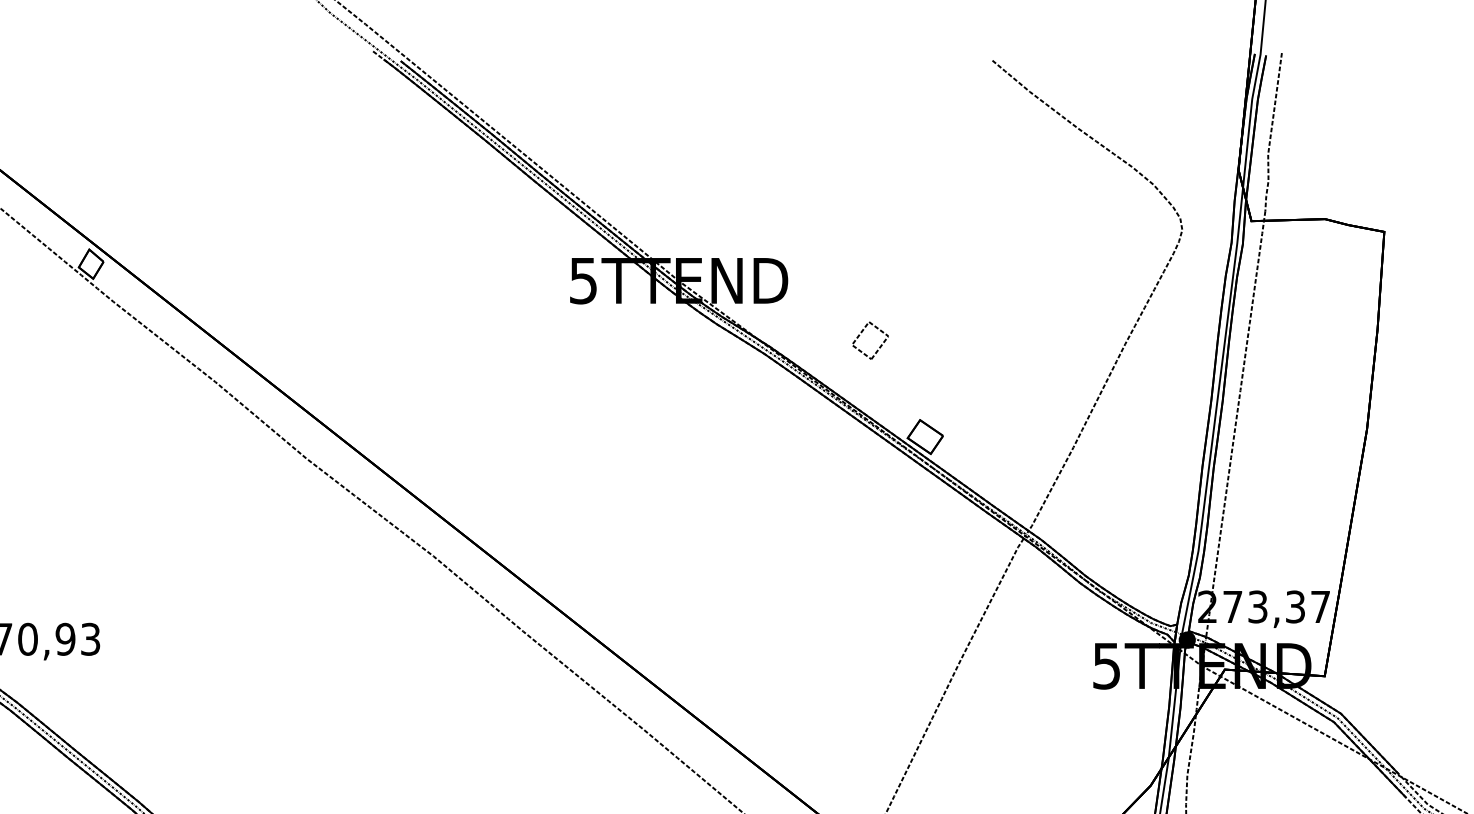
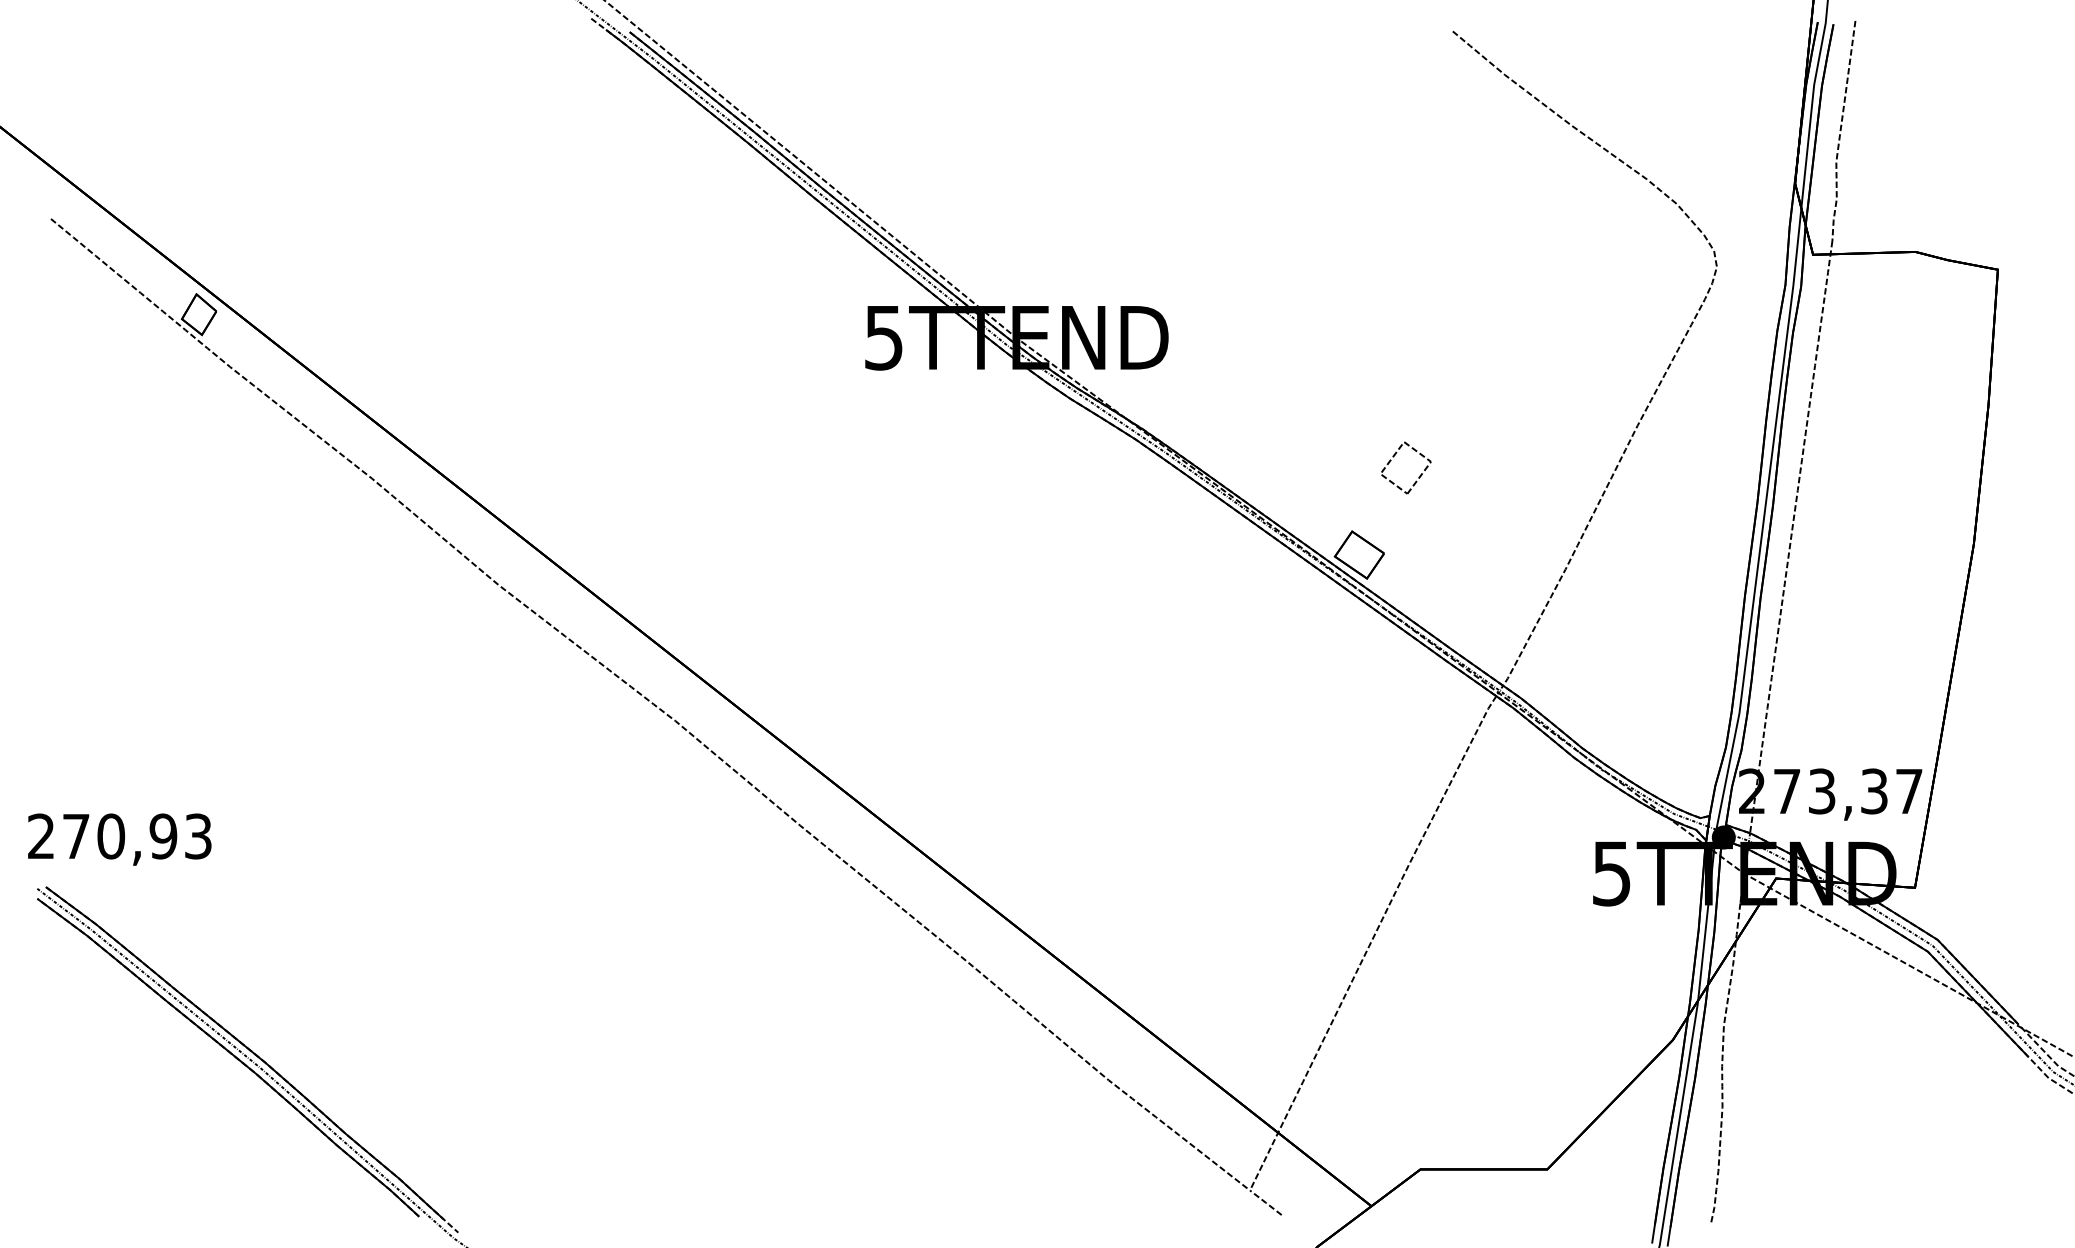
part: (880, 346) -> (1419, 475), moved

